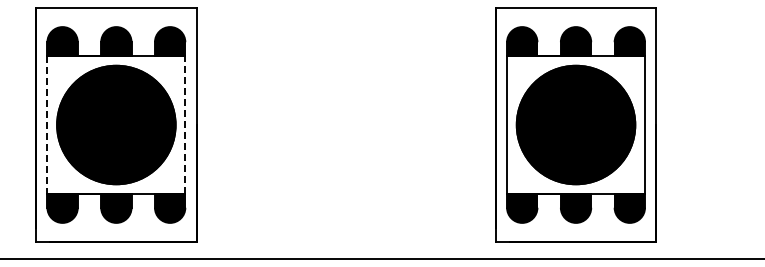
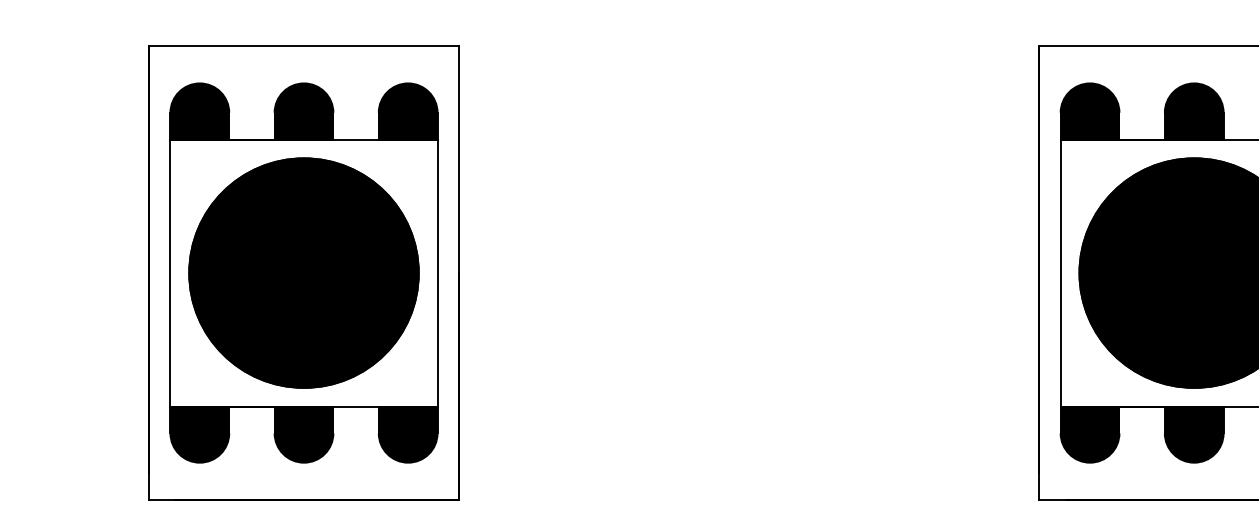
line: (47, 125) -> (170, 274), dashed -> solid
line: (185, 125) -> (437, 274), dashed -> solid

